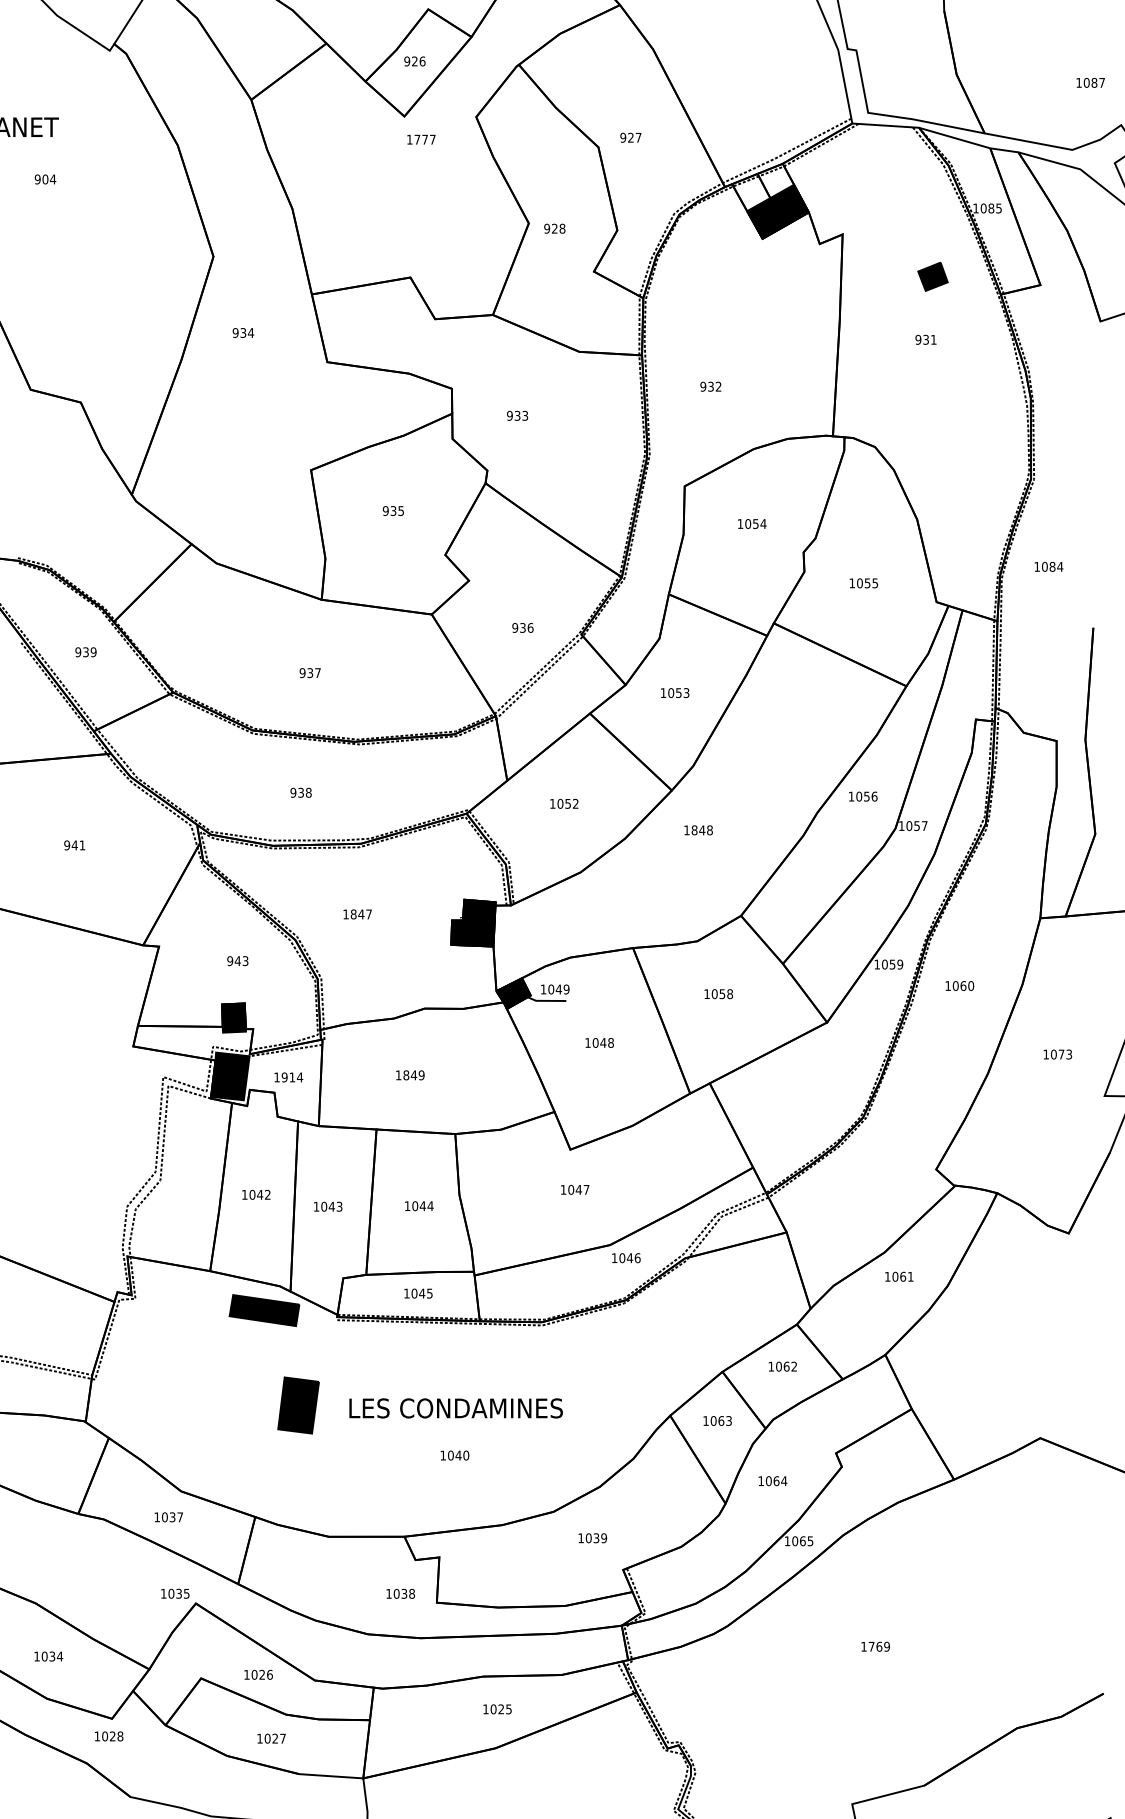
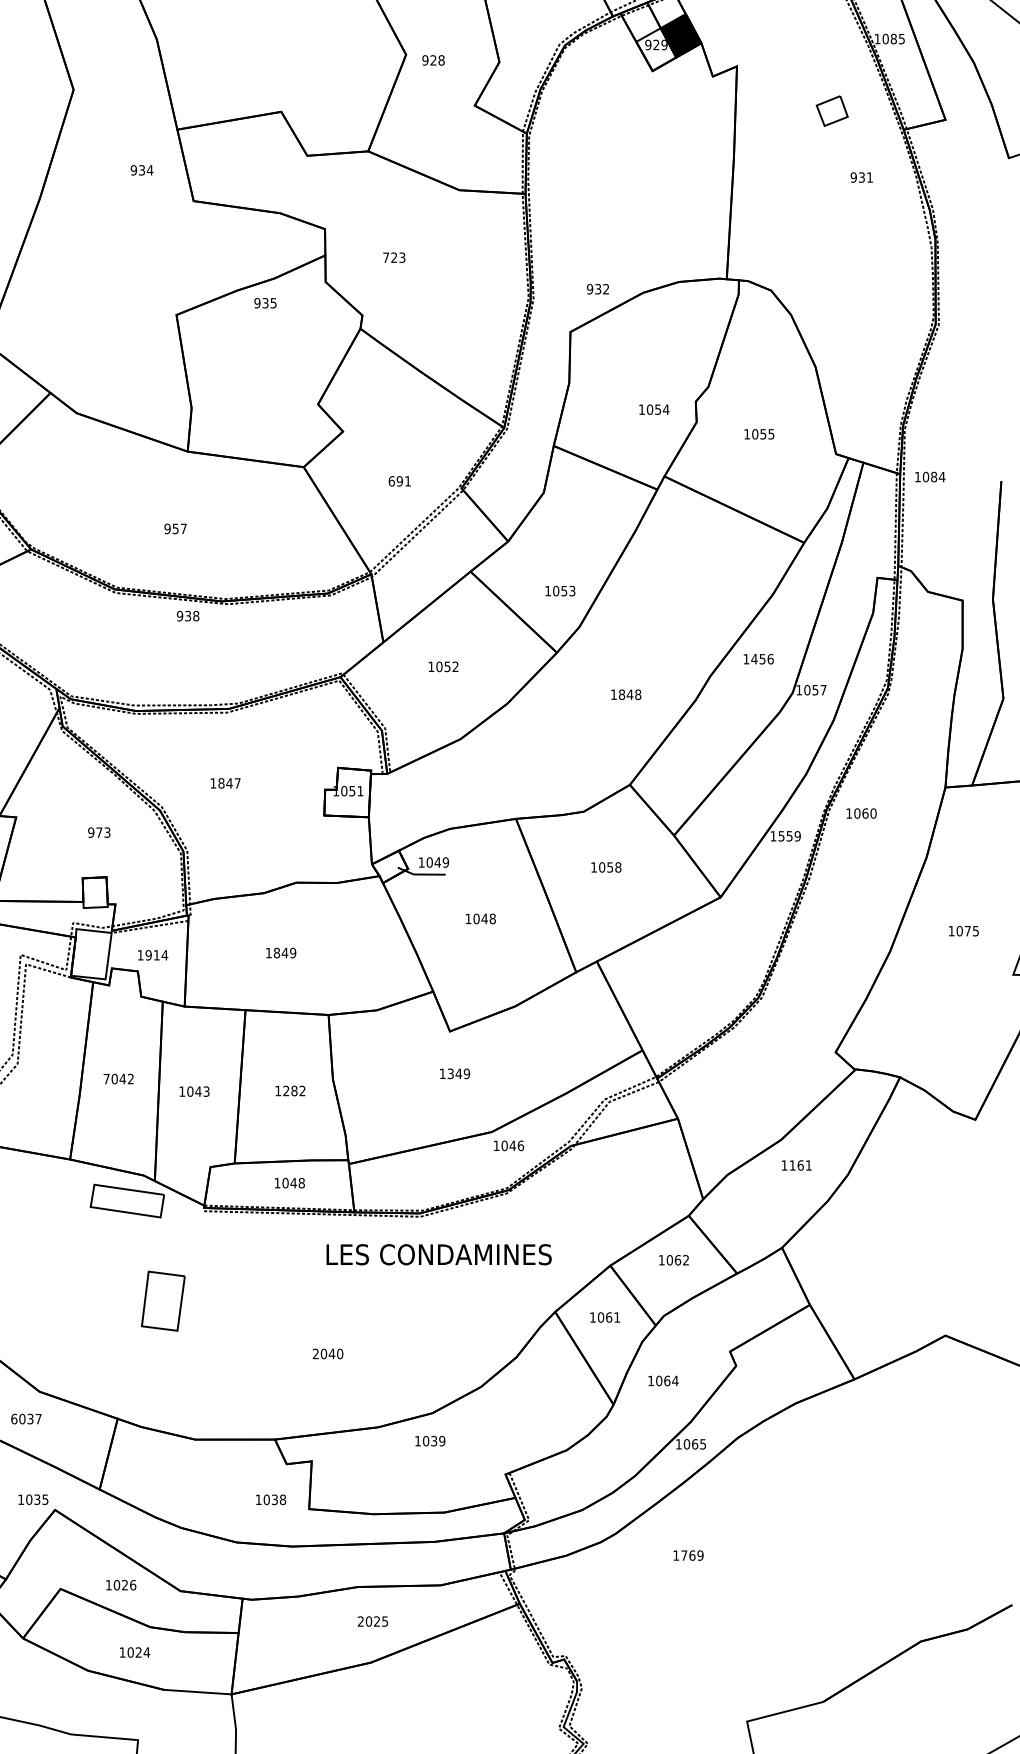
fill: (766, 218) -> (656, 49), removed
fill: (932, 276) -> (831, 110), removed
text: (243, 332) -> (142, 169), moved
text: (925, 339) -> (861, 177), moved
text: (710, 386) -> (597, 288), moved
text: (513, 415) -> (389, 257), 933 -> 723
text: (392, 510) -> (264, 302), moved
text: (752, 523) -> (654, 409), moved
text: (1048, 566) -> (929, 476), moved
text: (522, 627) -> (399, 480), 936 -> 691
text: (310, 672) -> (175, 528), 937 -> 957
text: (675, 693) -> (560, 591), moved
text: (300, 792) -> (187, 615), moved
text: (859, 796) -> (754, 659), 1056 -> 1456
text: (698, 830) -> (626, 694), moved
fill: (473, 922) -> (347, 791), removed
text: (237, 960) -> (98, 831), 943 -> 973
text: (884, 964) -> (781, 836), 1059 -> 1559
text: (959, 985) -> (861, 812), moved
fill: (513, 993) -> (389, 866), removed
fill: (233, 1017) -> (94, 892), removed
text: (1068, 1053) -> (975, 930), 1073 -> 1075
fill: (230, 1076) -> (91, 954), removed
text: (578, 1189) -> (458, 1073), 1047 -> 1349
text: (244, 1194) -> (106, 1078), 1042 -> 7042
text: (422, 1206) -> (293, 1091), 1044 -> 1282
text: (895, 1276) -> (792, 1165), 1061 -> 1161
text: (429, 1293) -> (301, 1183), 1045 -> 1048
fill: (264, 1310) -> (127, 1201), removed
fill: (298, 1405) -> (163, 1301), removed
text: (455, 1408) -> (438, 1254), moved
text: (728, 1420) -> (616, 1317), 1063 -> 1061
text: (442, 1455) -> (315, 1353), 1040 -> 2040
text: (157, 1517) -> (14, 1419), 1037 -> 6037
text: (592, 1538) -> (430, 1441), moved
text: (875, 1646) -> (688, 1555), moved
text: (485, 1709) -> (360, 1621), 1025 -> 2025
text: (282, 1738) -> (146, 1652), 1027 -> 1024

